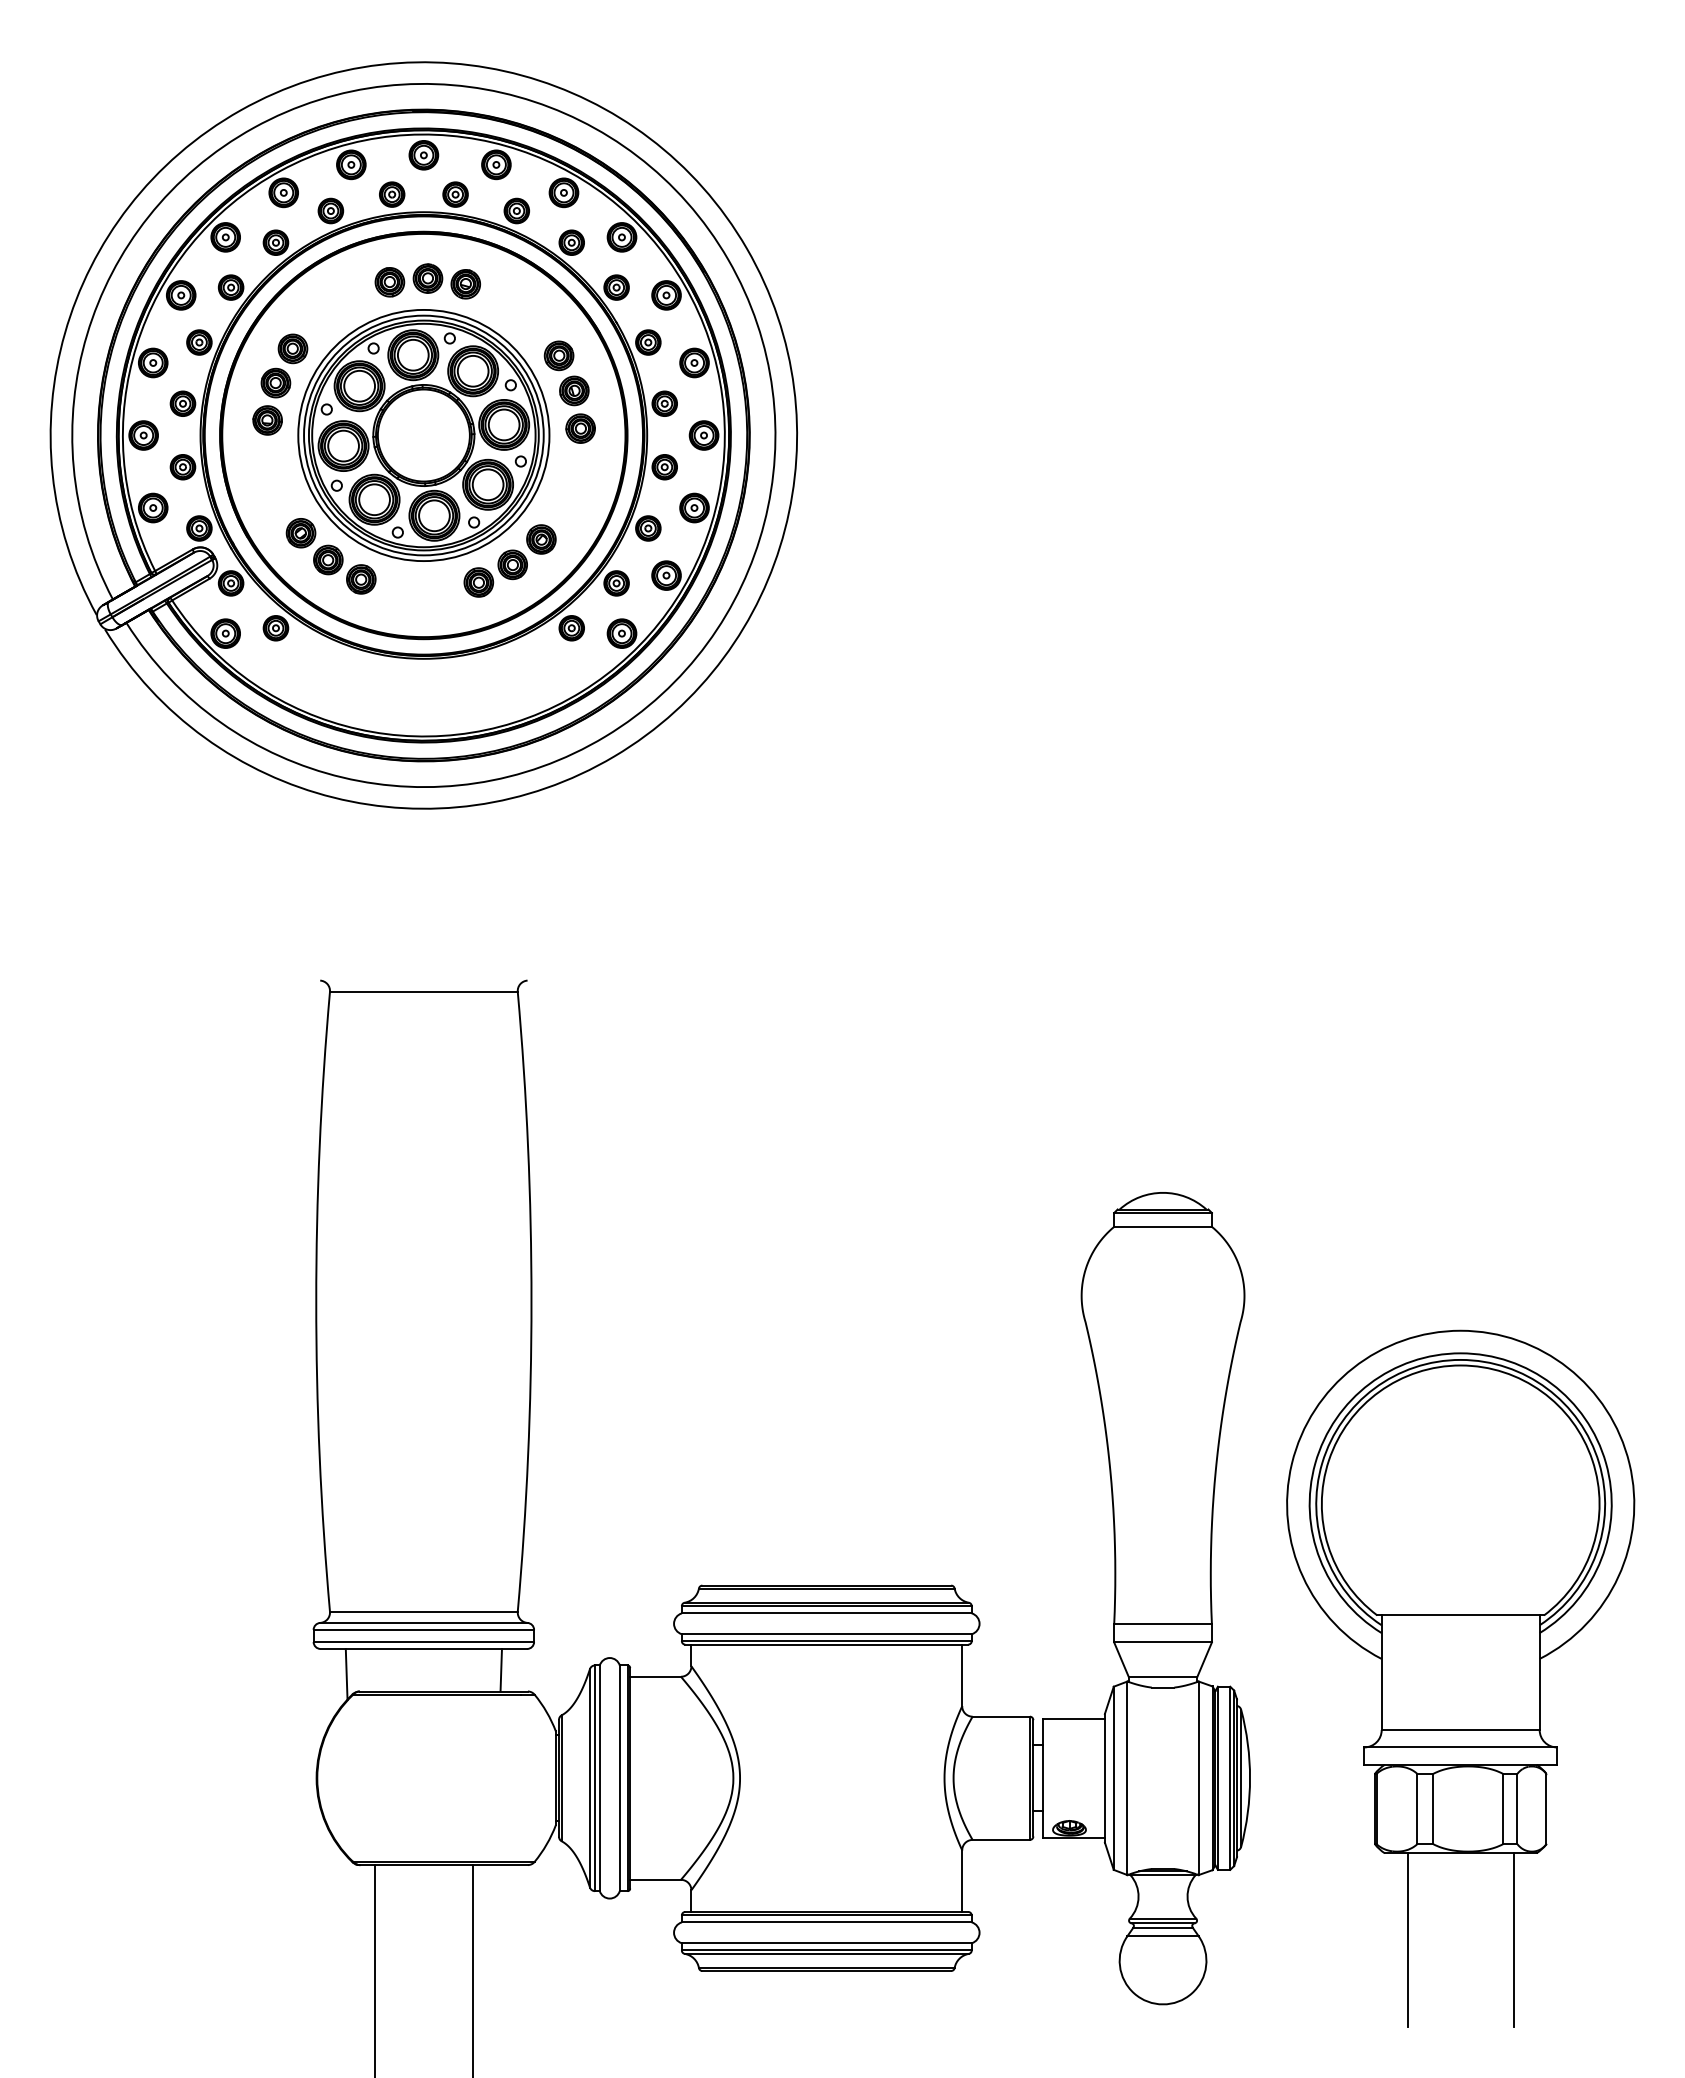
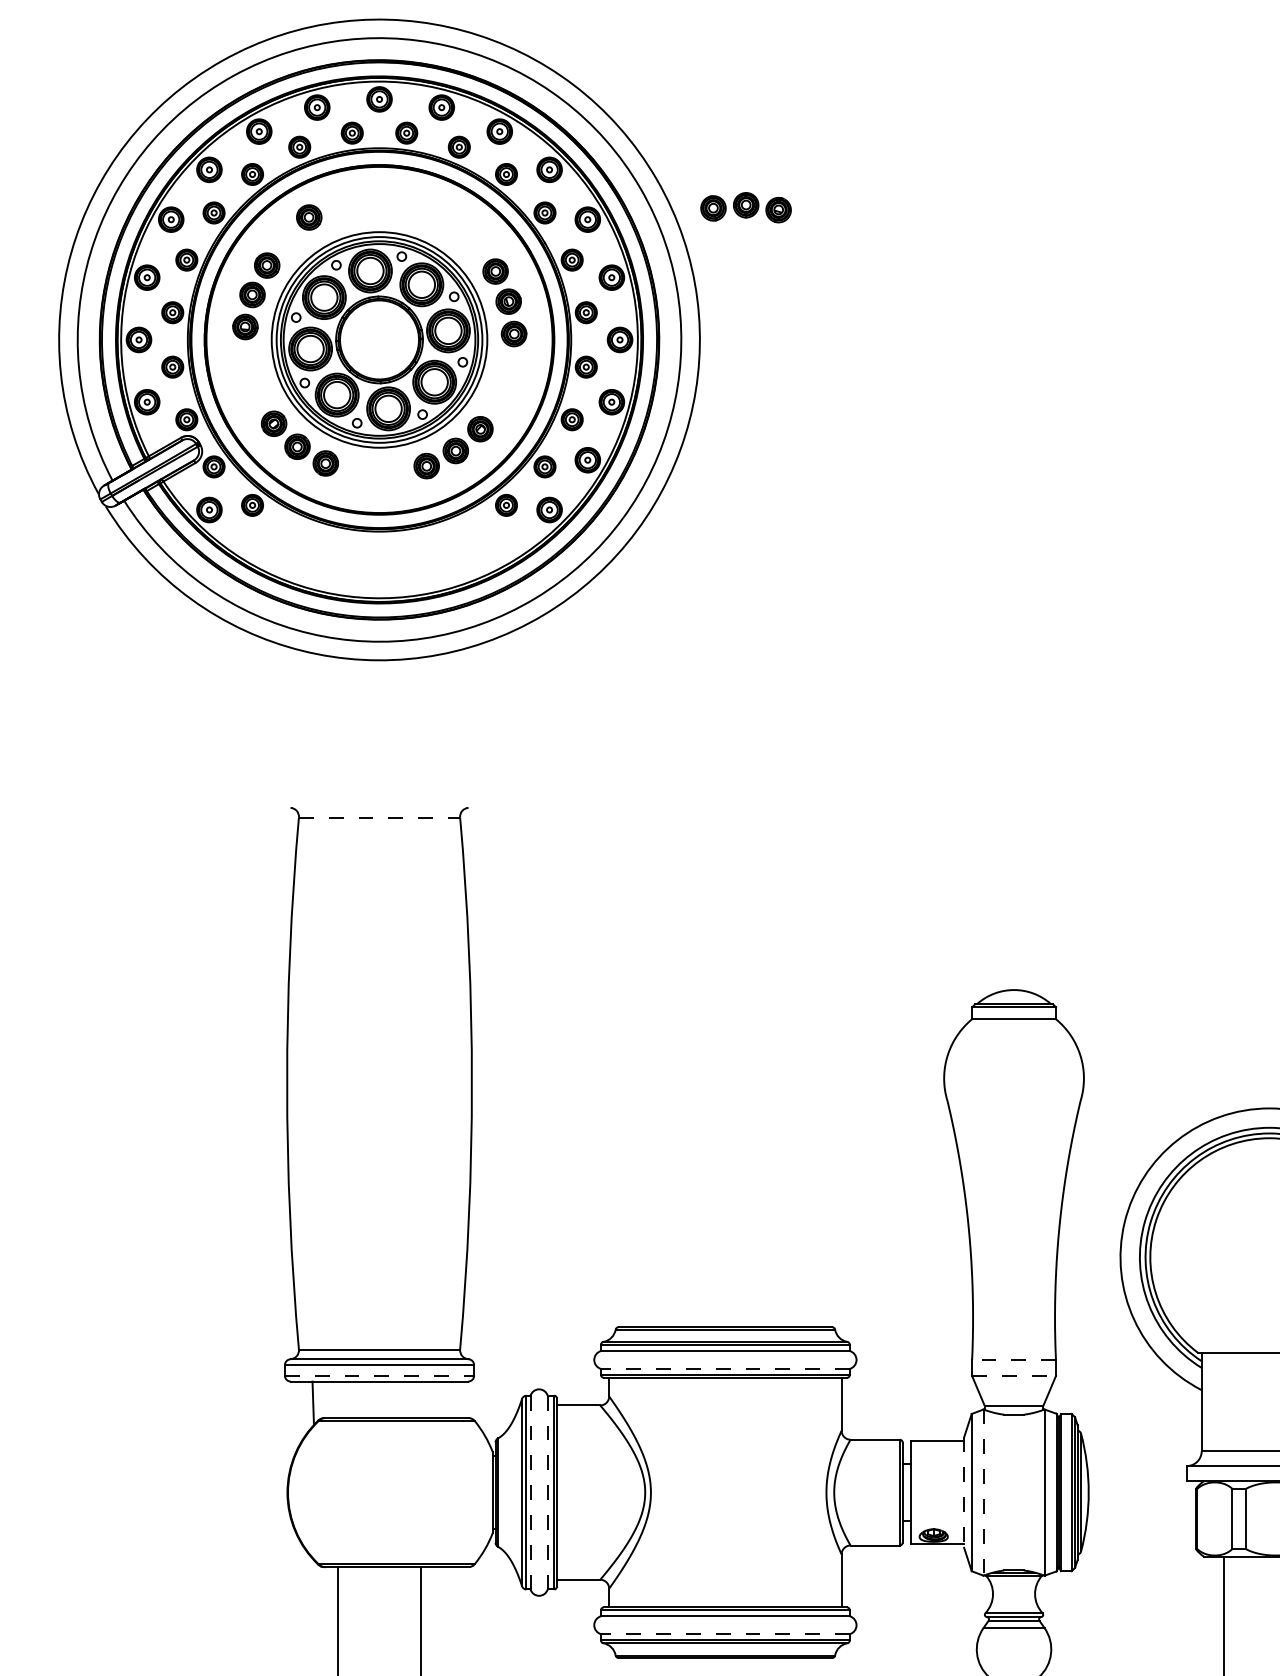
part: (427, 281) -> (745, 207), moved
part: (341, 292) -> (308, 217), added
line: (423, 991) -> (379, 817), solid -> dashed
line: (1163, 1624) -> (1014, 1360), solid -> dashed
line: (826, 1634) -> (725, 1369), solid -> dashed
line: (424, 1642) -> (380, 1376), solid -> dashed
line: (1163, 1642) -> (1014, 1376), solid -> dashed
line: (500, 1669) -> (445, 1399), removed
line: (599, 1778) -> (530, 1492), solid -> dashed
line: (619, 1778) -> (547, 1492), solid -> dashed
line: (1104, 1778) -> (963, 1492), solid -> dashed
line: (1127, 1778) -> (983, 1492), solid -> dashed
line: (826, 1943) -> (725, 1634), solid -> dashed

